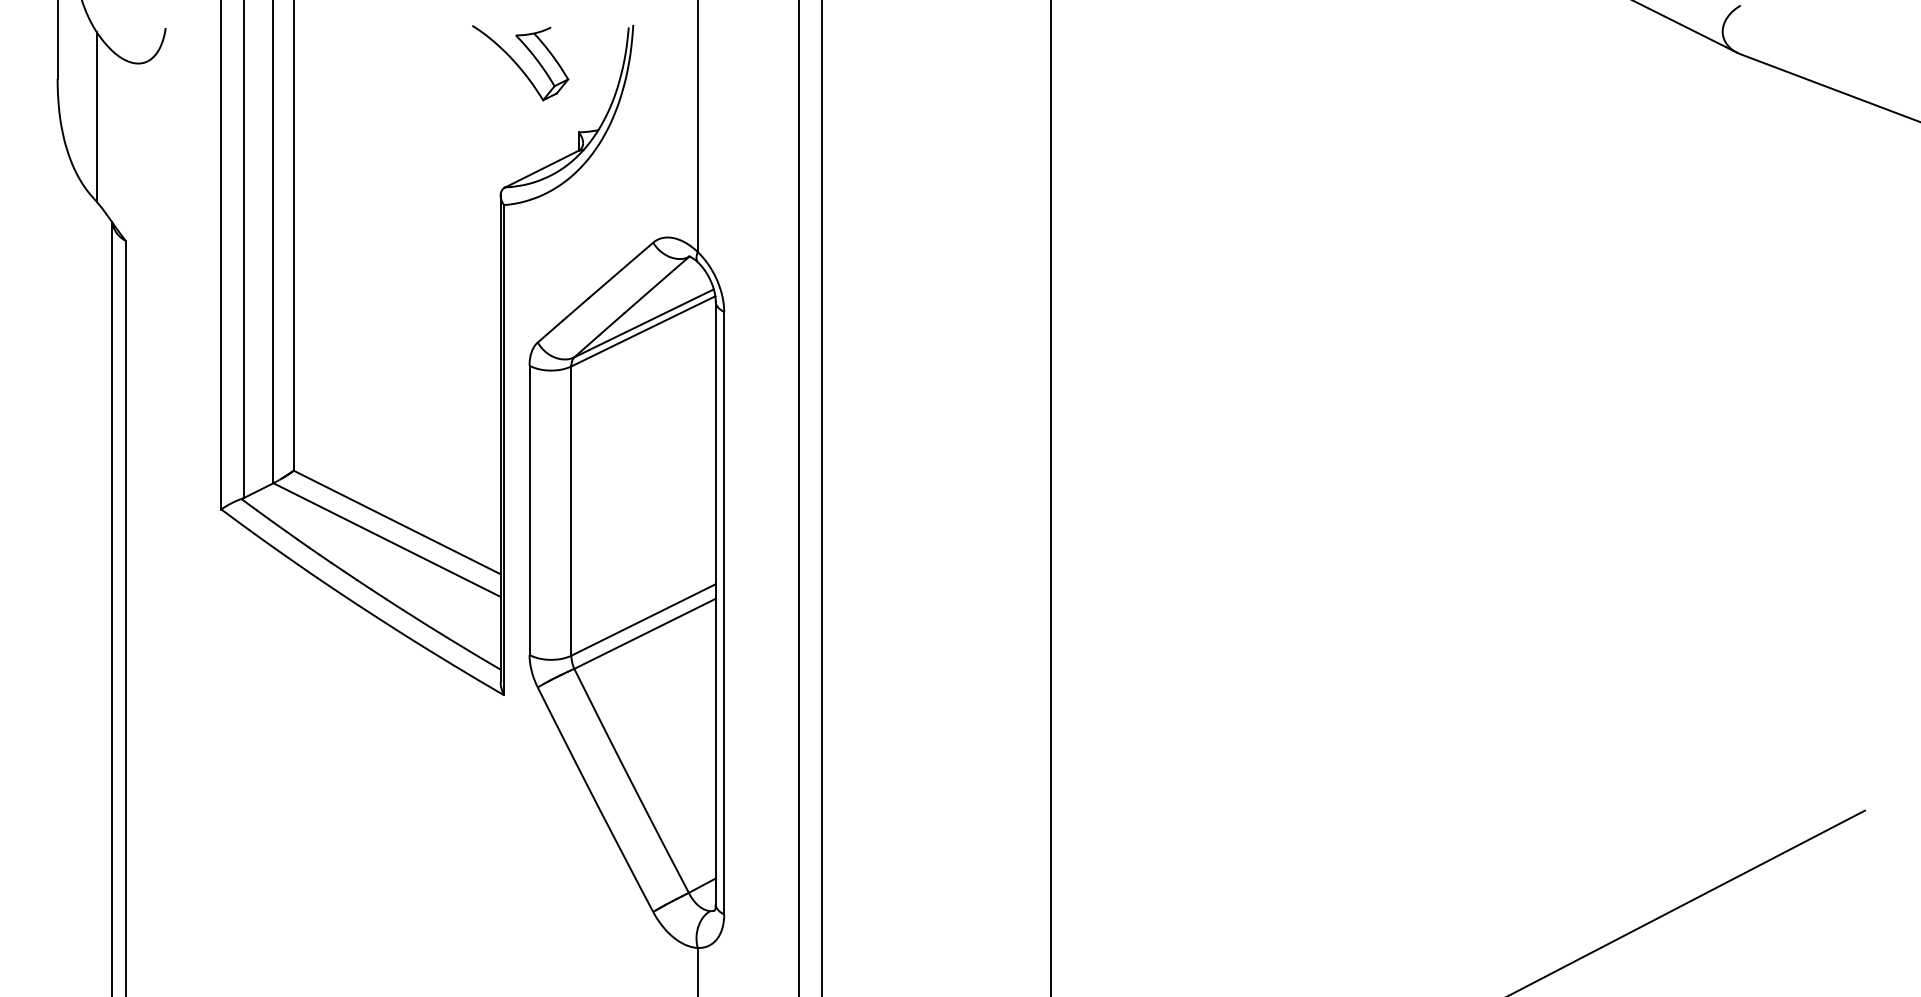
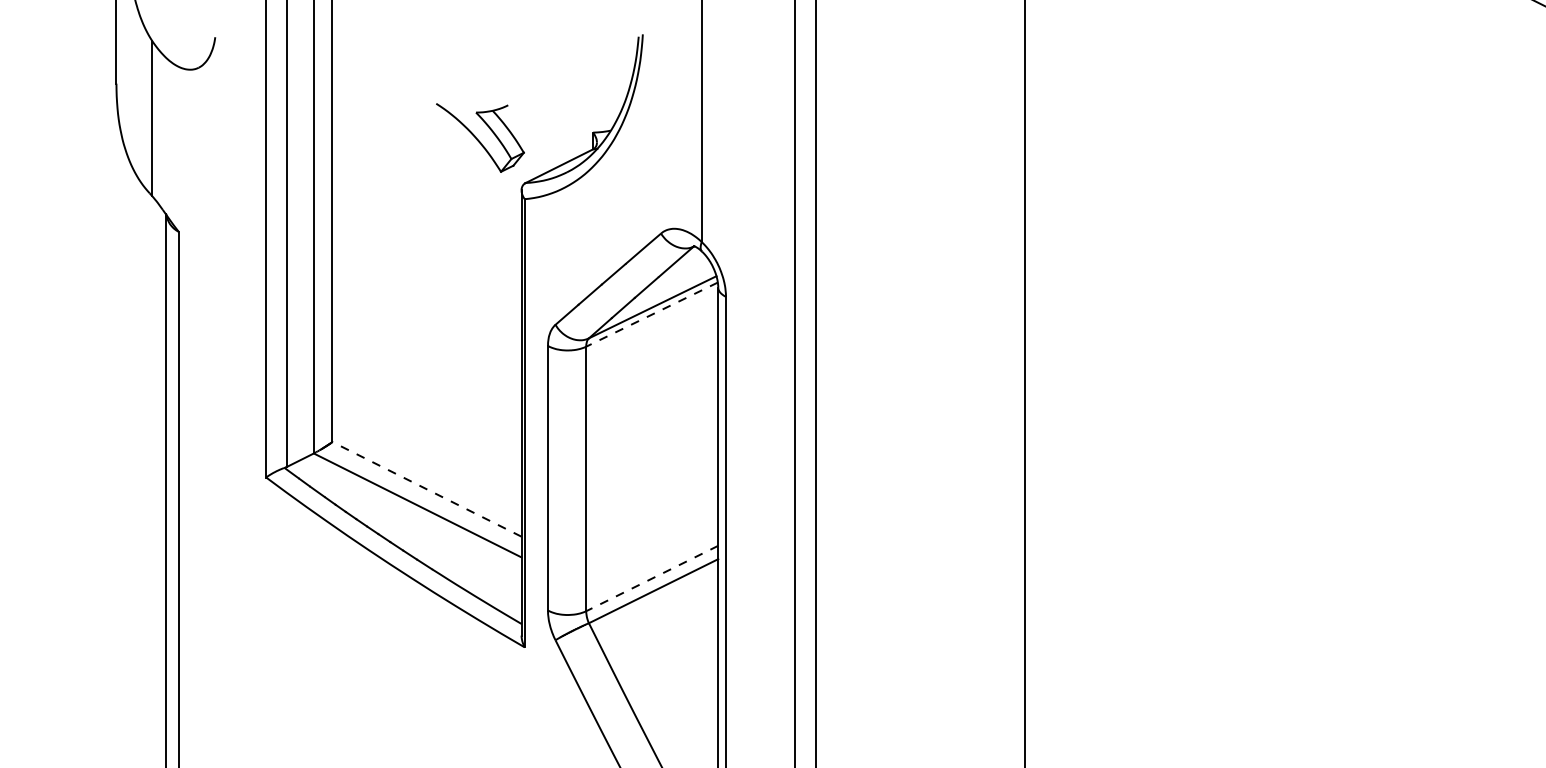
part: (520, 63) -> (480, 138), moved
line: (642, 331) -> (651, 314), solid -> dashed
line: (397, 522) -> (427, 489), solid -> dashed
line: (643, 619) -> (652, 578), solid -> dashed

